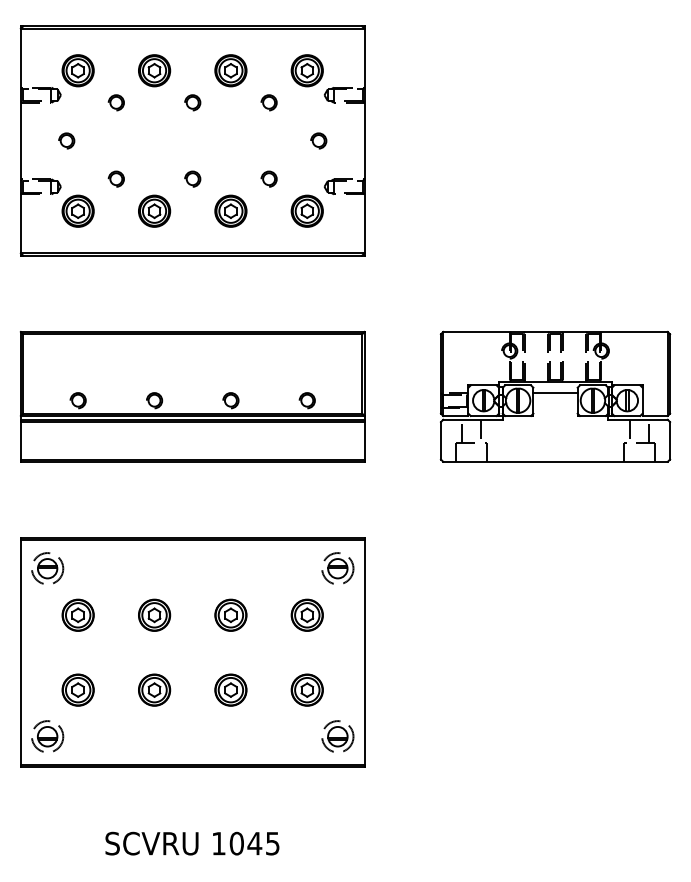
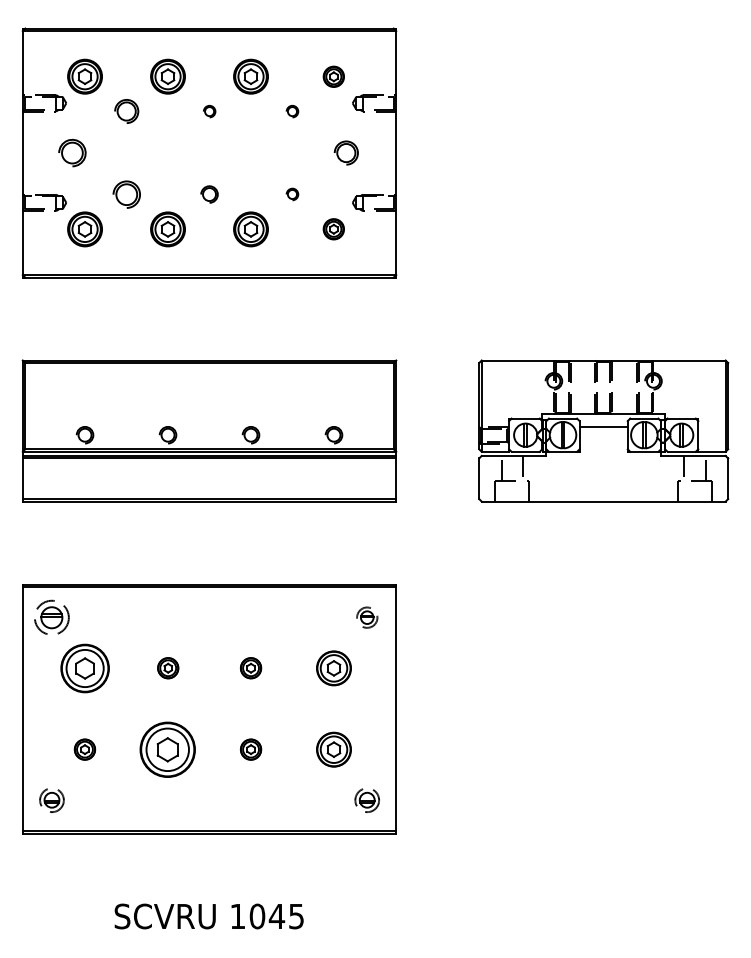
part: (306, 70) -> (333, 76), size x0.6
part: (115, 102) -> (125, 111), size x1.4
part: (192, 102) -> (209, 111), size x0.7
part: (268, 102) -> (291, 111), size x0.7
part: (66, 140) -> (72, 152), size x1.6
part: (318, 140) -> (346, 152), size x1.4
part: (115, 178) -> (125, 193), size x1.6
part: (268, 178) -> (291, 193), size x0.7
part: (306, 210) -> (333, 228), size x0.6
part: (337, 568) -> (366, 617), size x0.6
part: (77, 614) -> (84, 667), size x1.4
part: (154, 614) -> (167, 667), size x0.6
part: (230, 614) -> (250, 667), size x0.6
part: (77, 689) -> (84, 748), size x0.6
part: (154, 689) -> (167, 748), size x1.6
part: (230, 689) -> (250, 748), size x0.6
part: (47, 736) -> (51, 800), size x0.7
part: (337, 736) -> (366, 800), size x0.7

